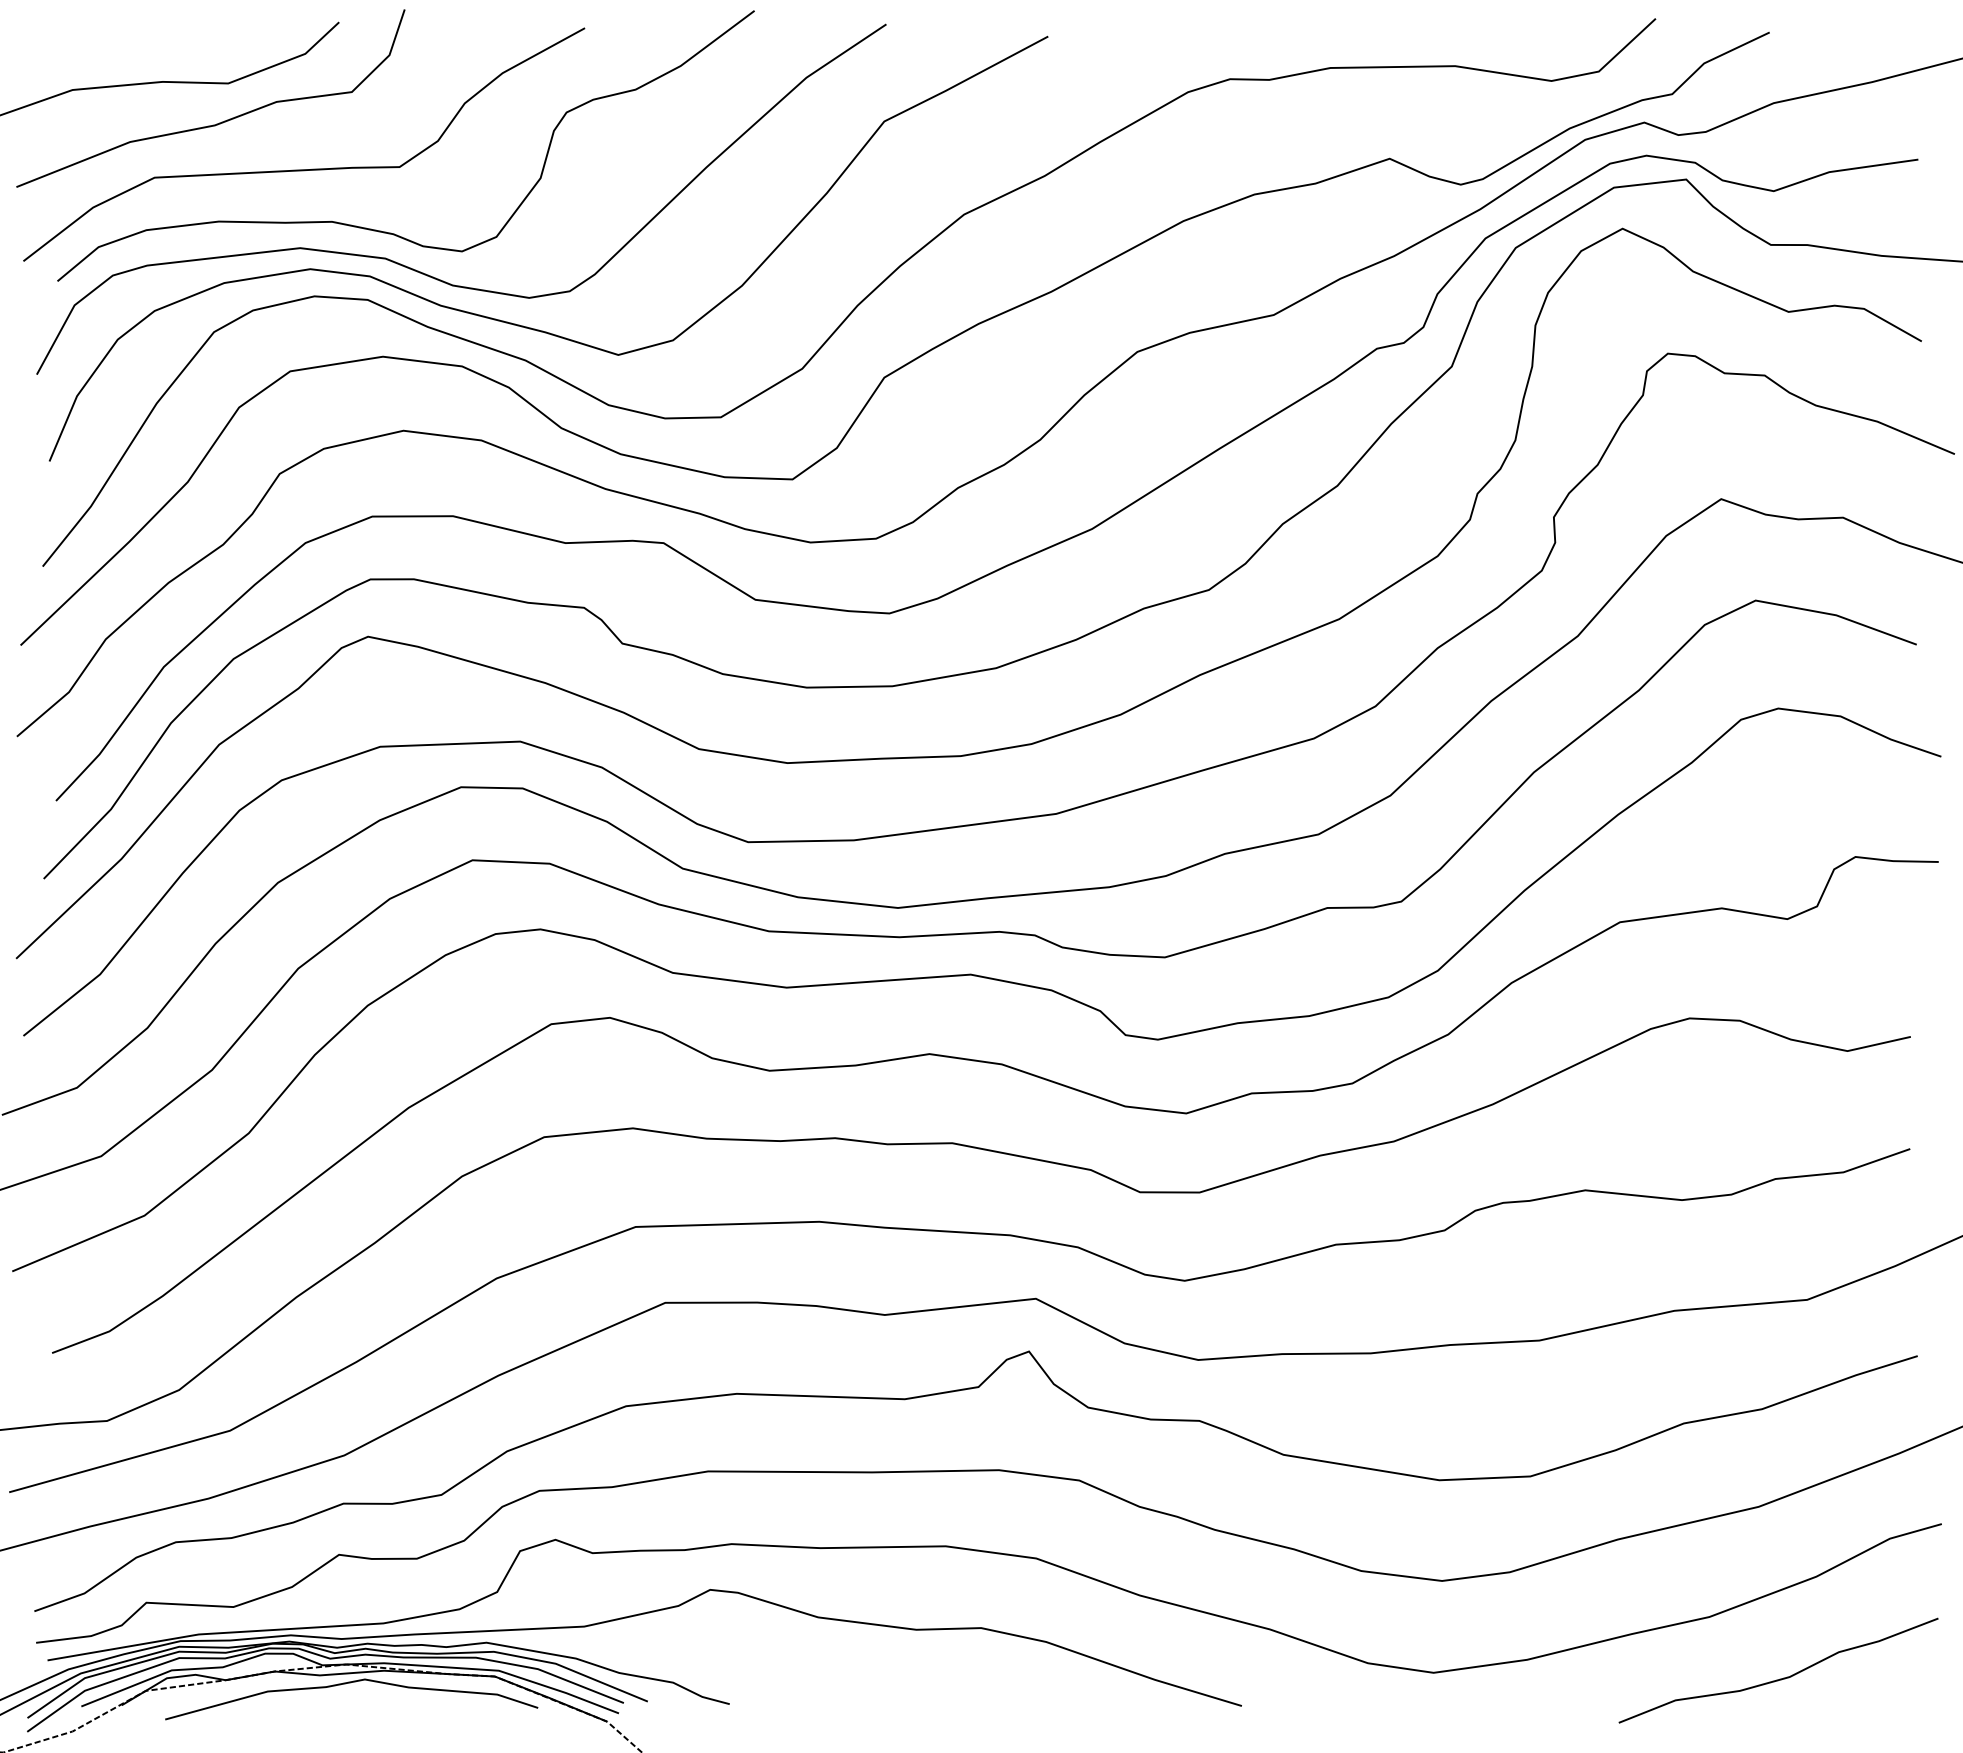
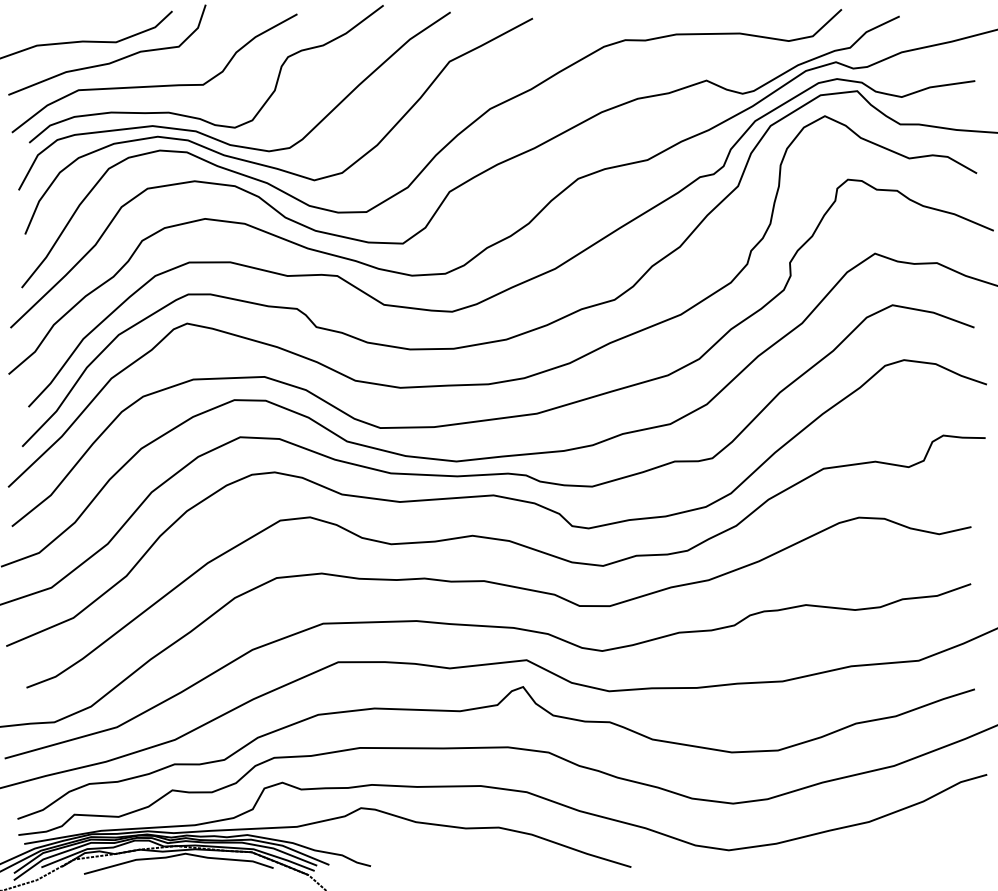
curve: (1781, 1677) -> (905, 852), removed

